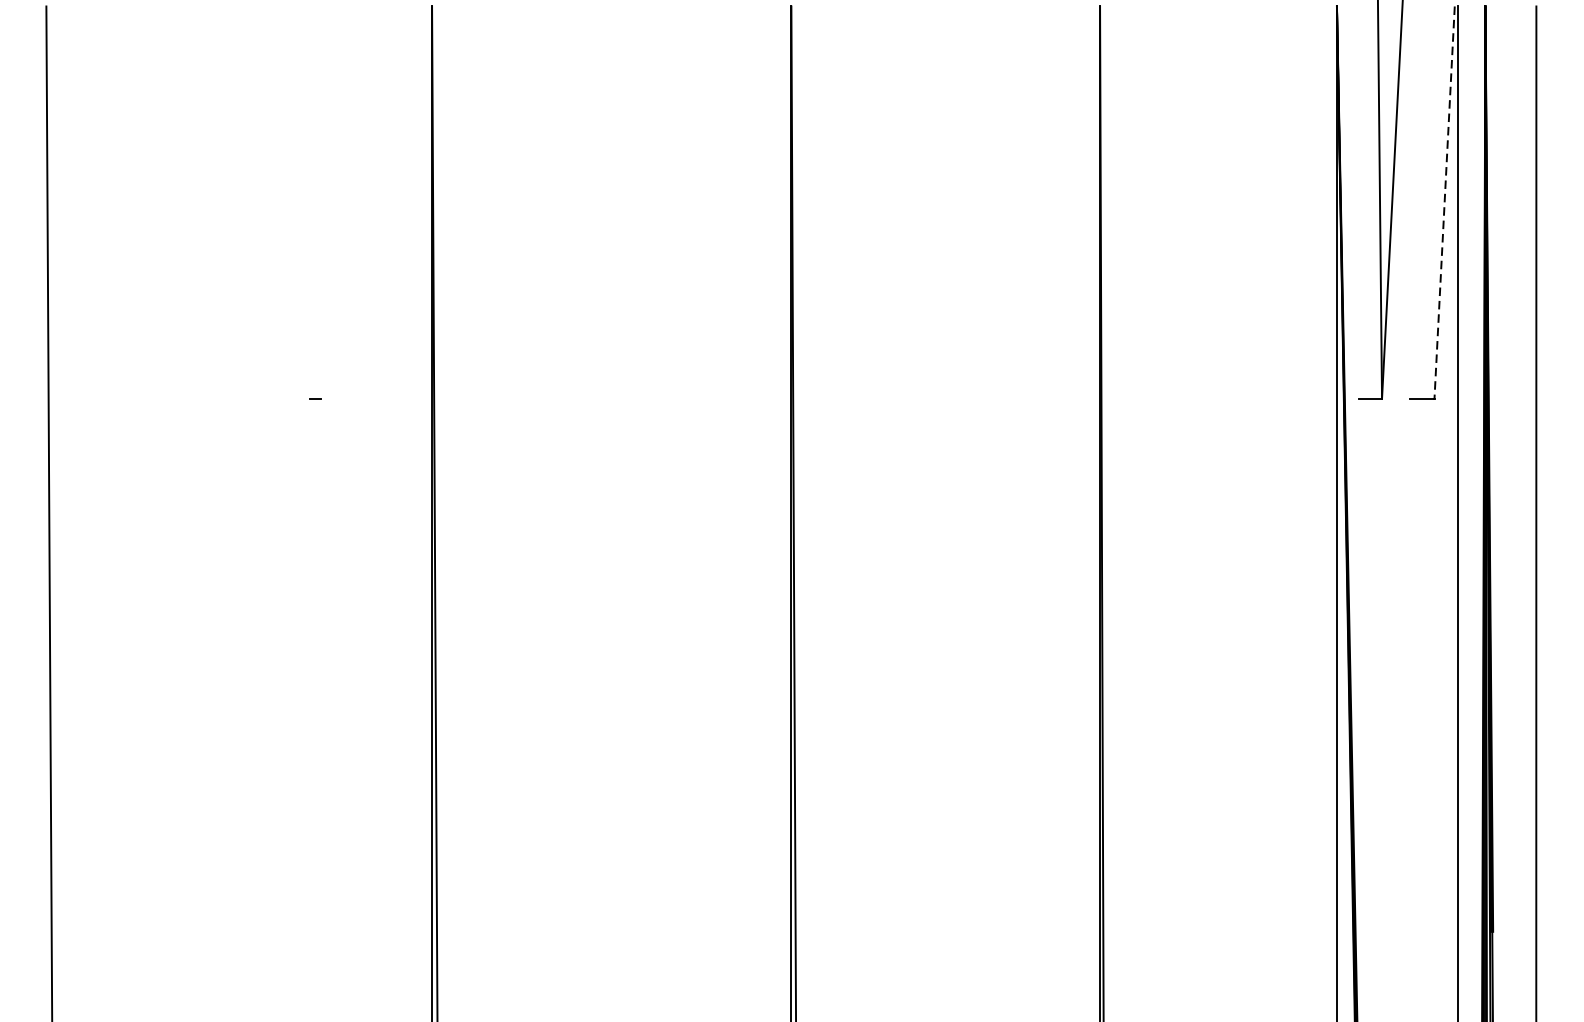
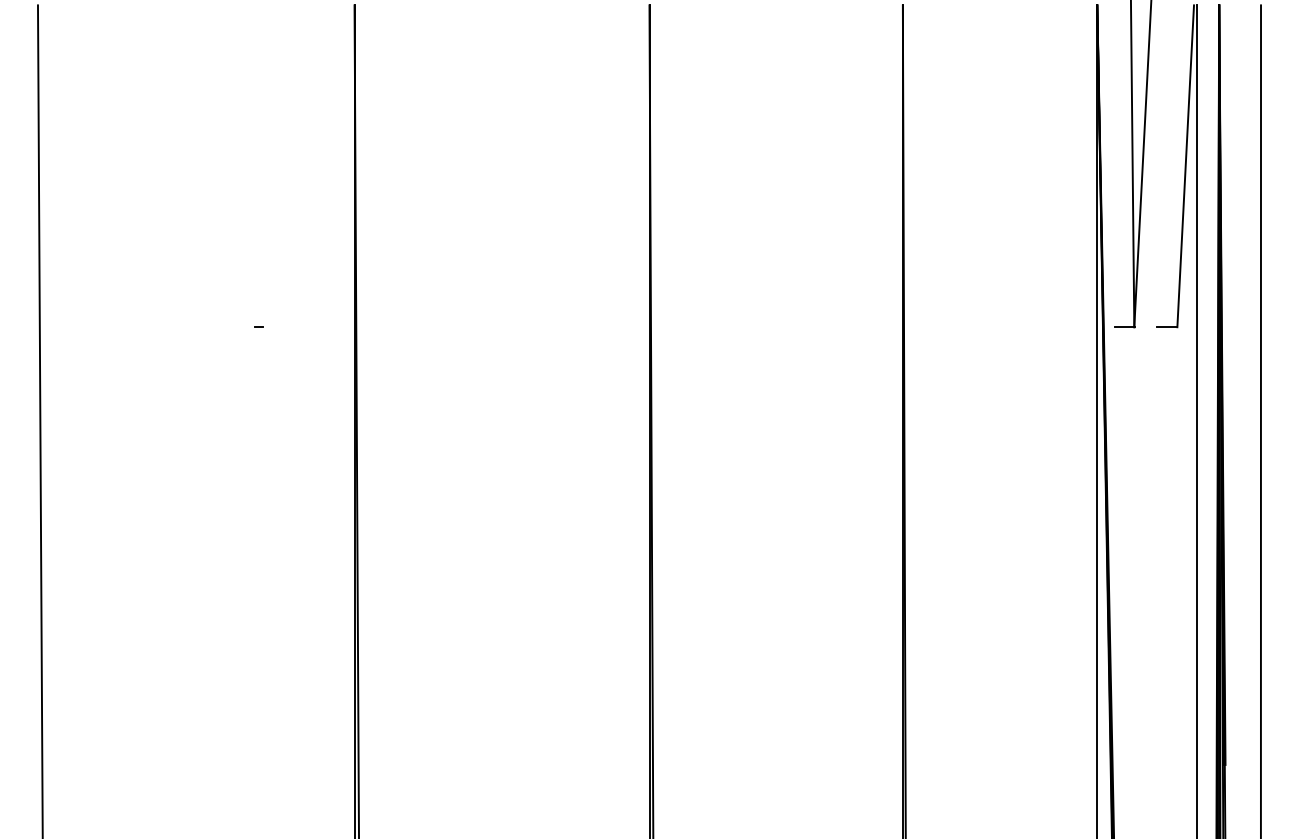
line: (1444, 202) -> (1185, 166), dashed -> solid

